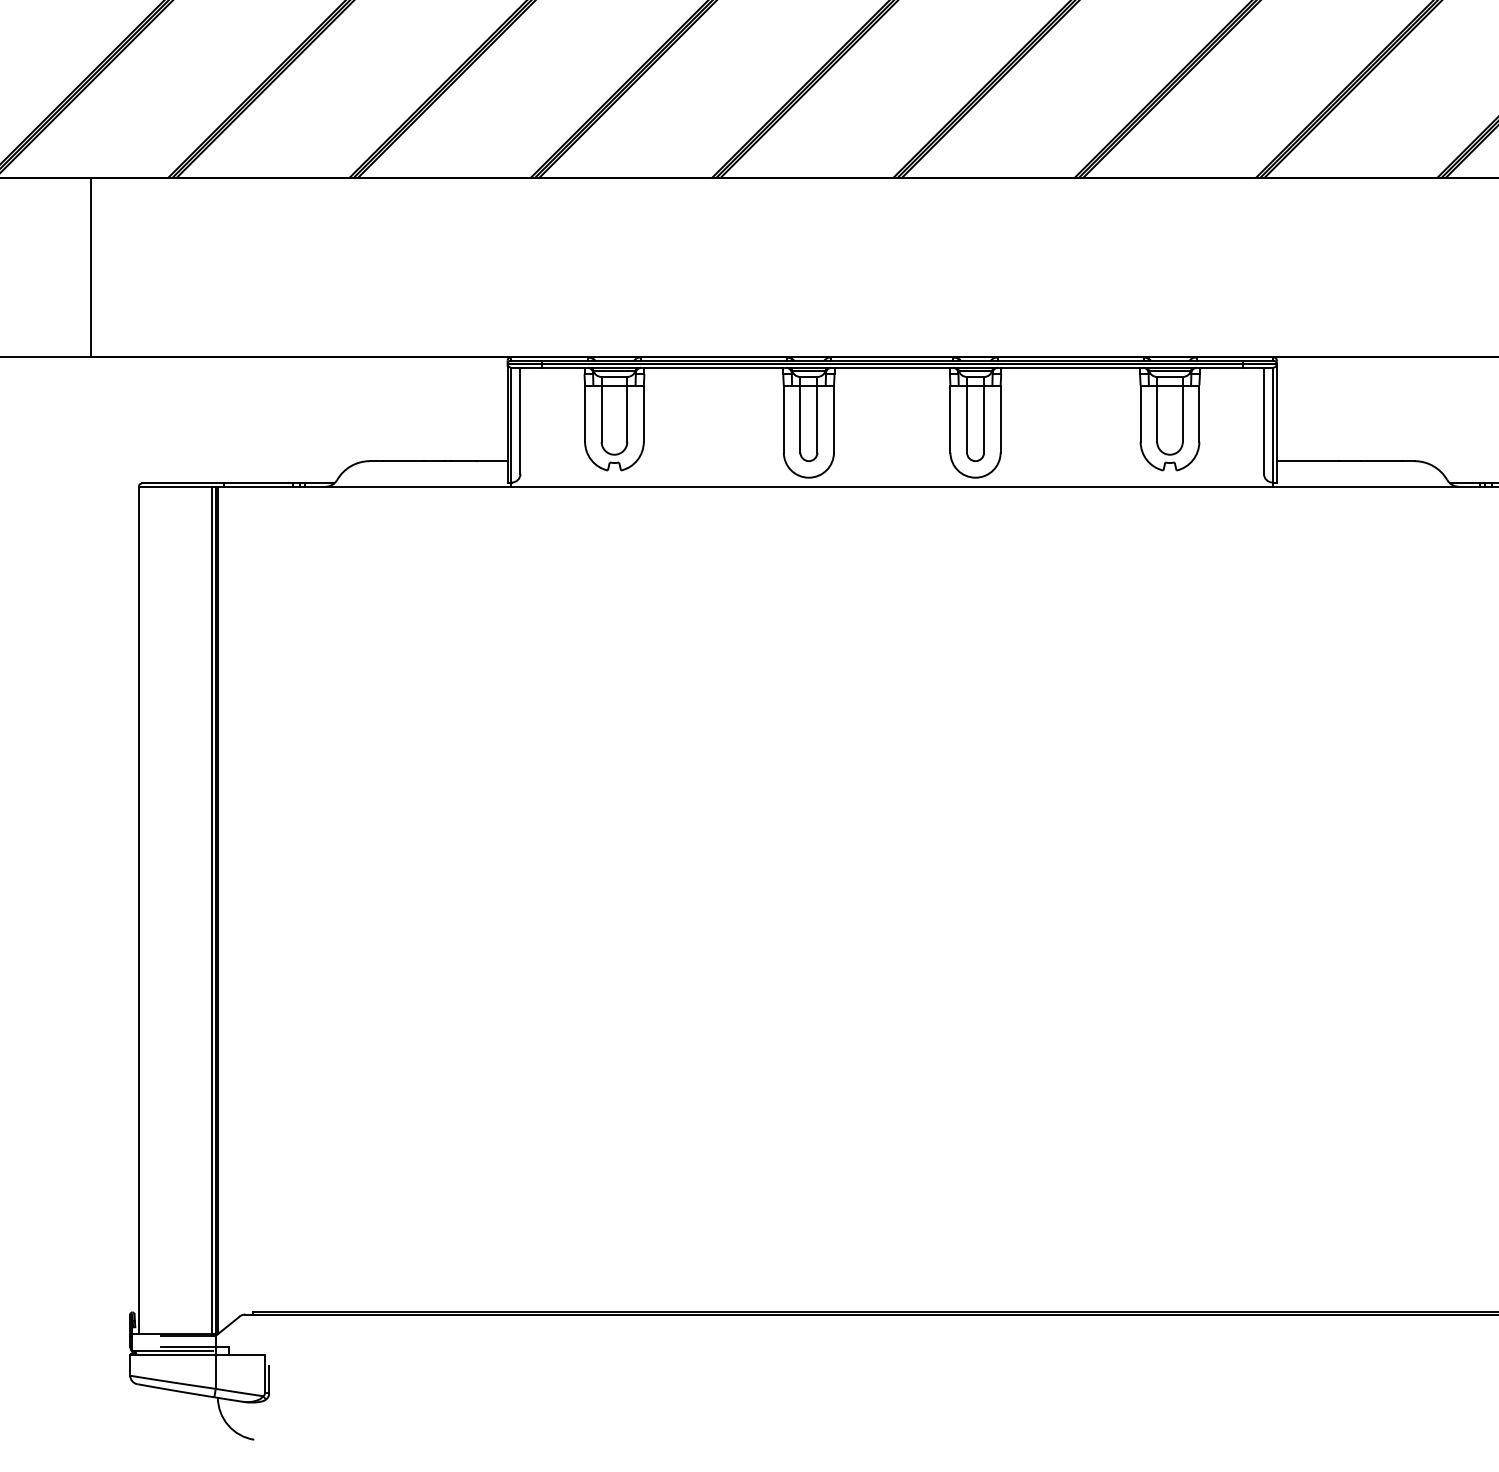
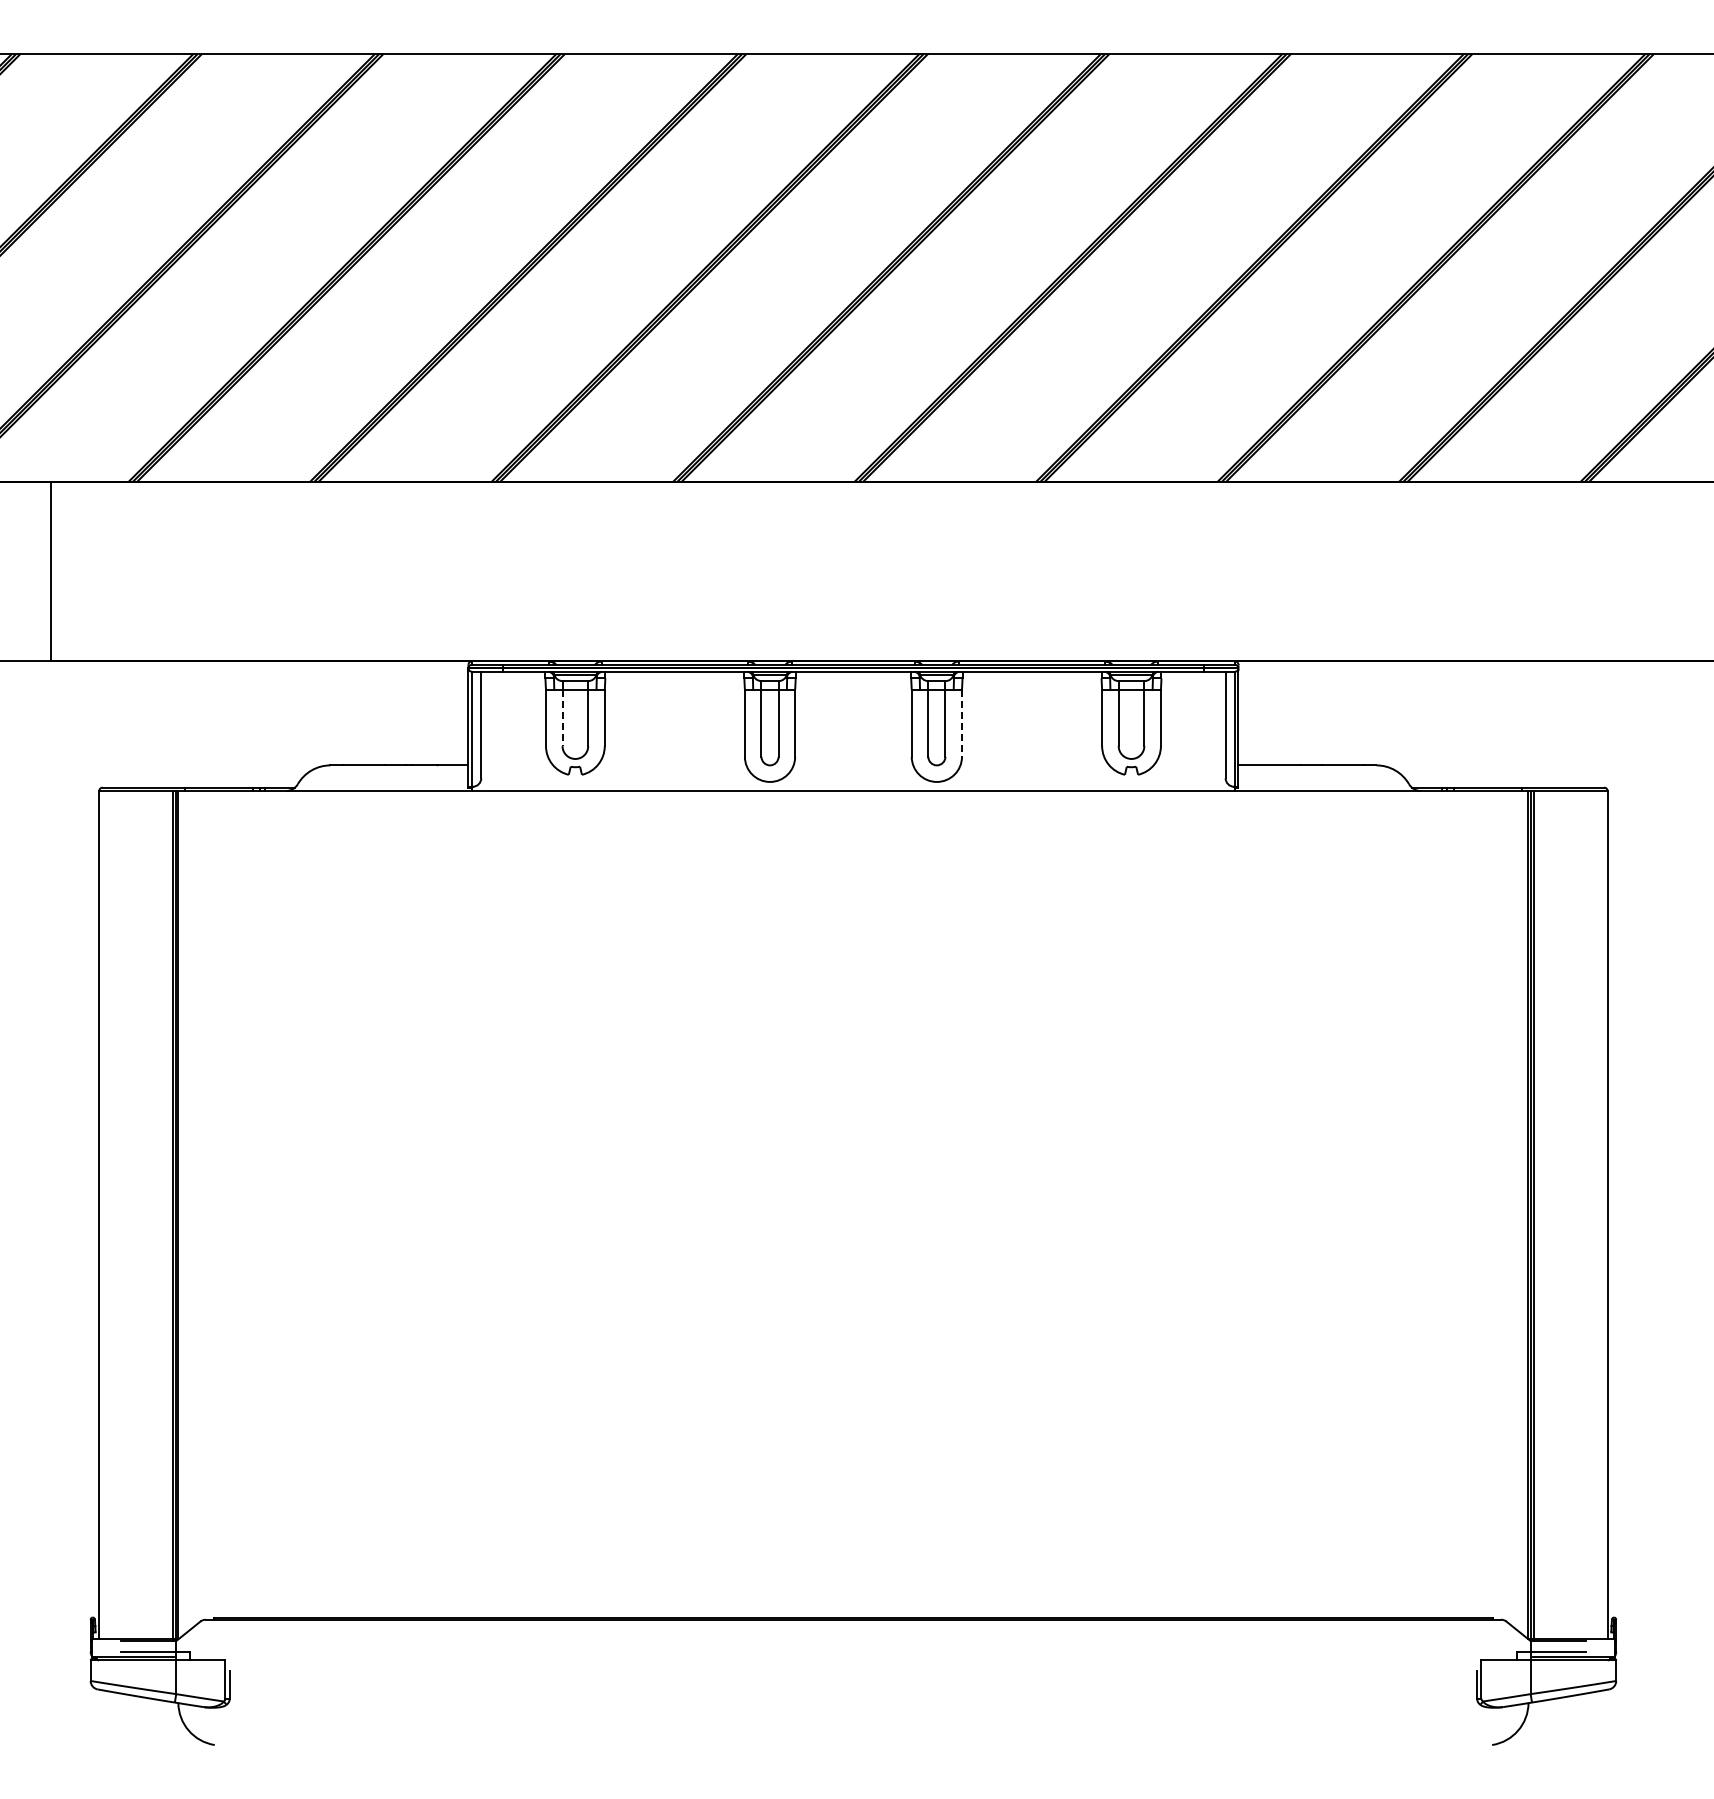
line: (601, 414) -> (562, 718), solid -> dashed
line: (1001, 419) -> (962, 723), solid -> dashed

